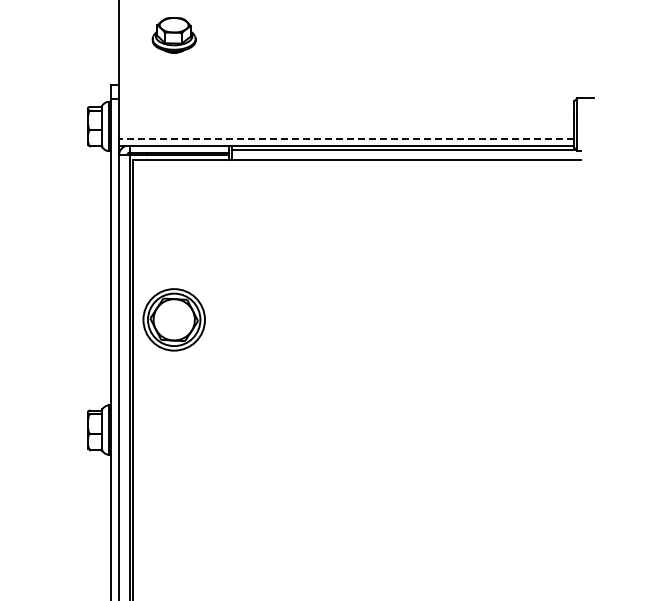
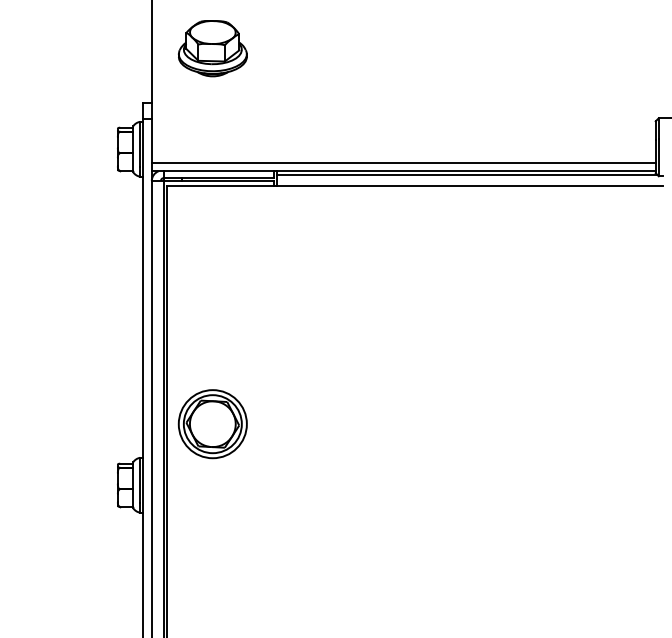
part: (173, 35) -> (212, 48), size x1.43
line: (346, 139) -> (403, 163), dashed -> solid
part: (173, 319) -> (212, 423), moved

